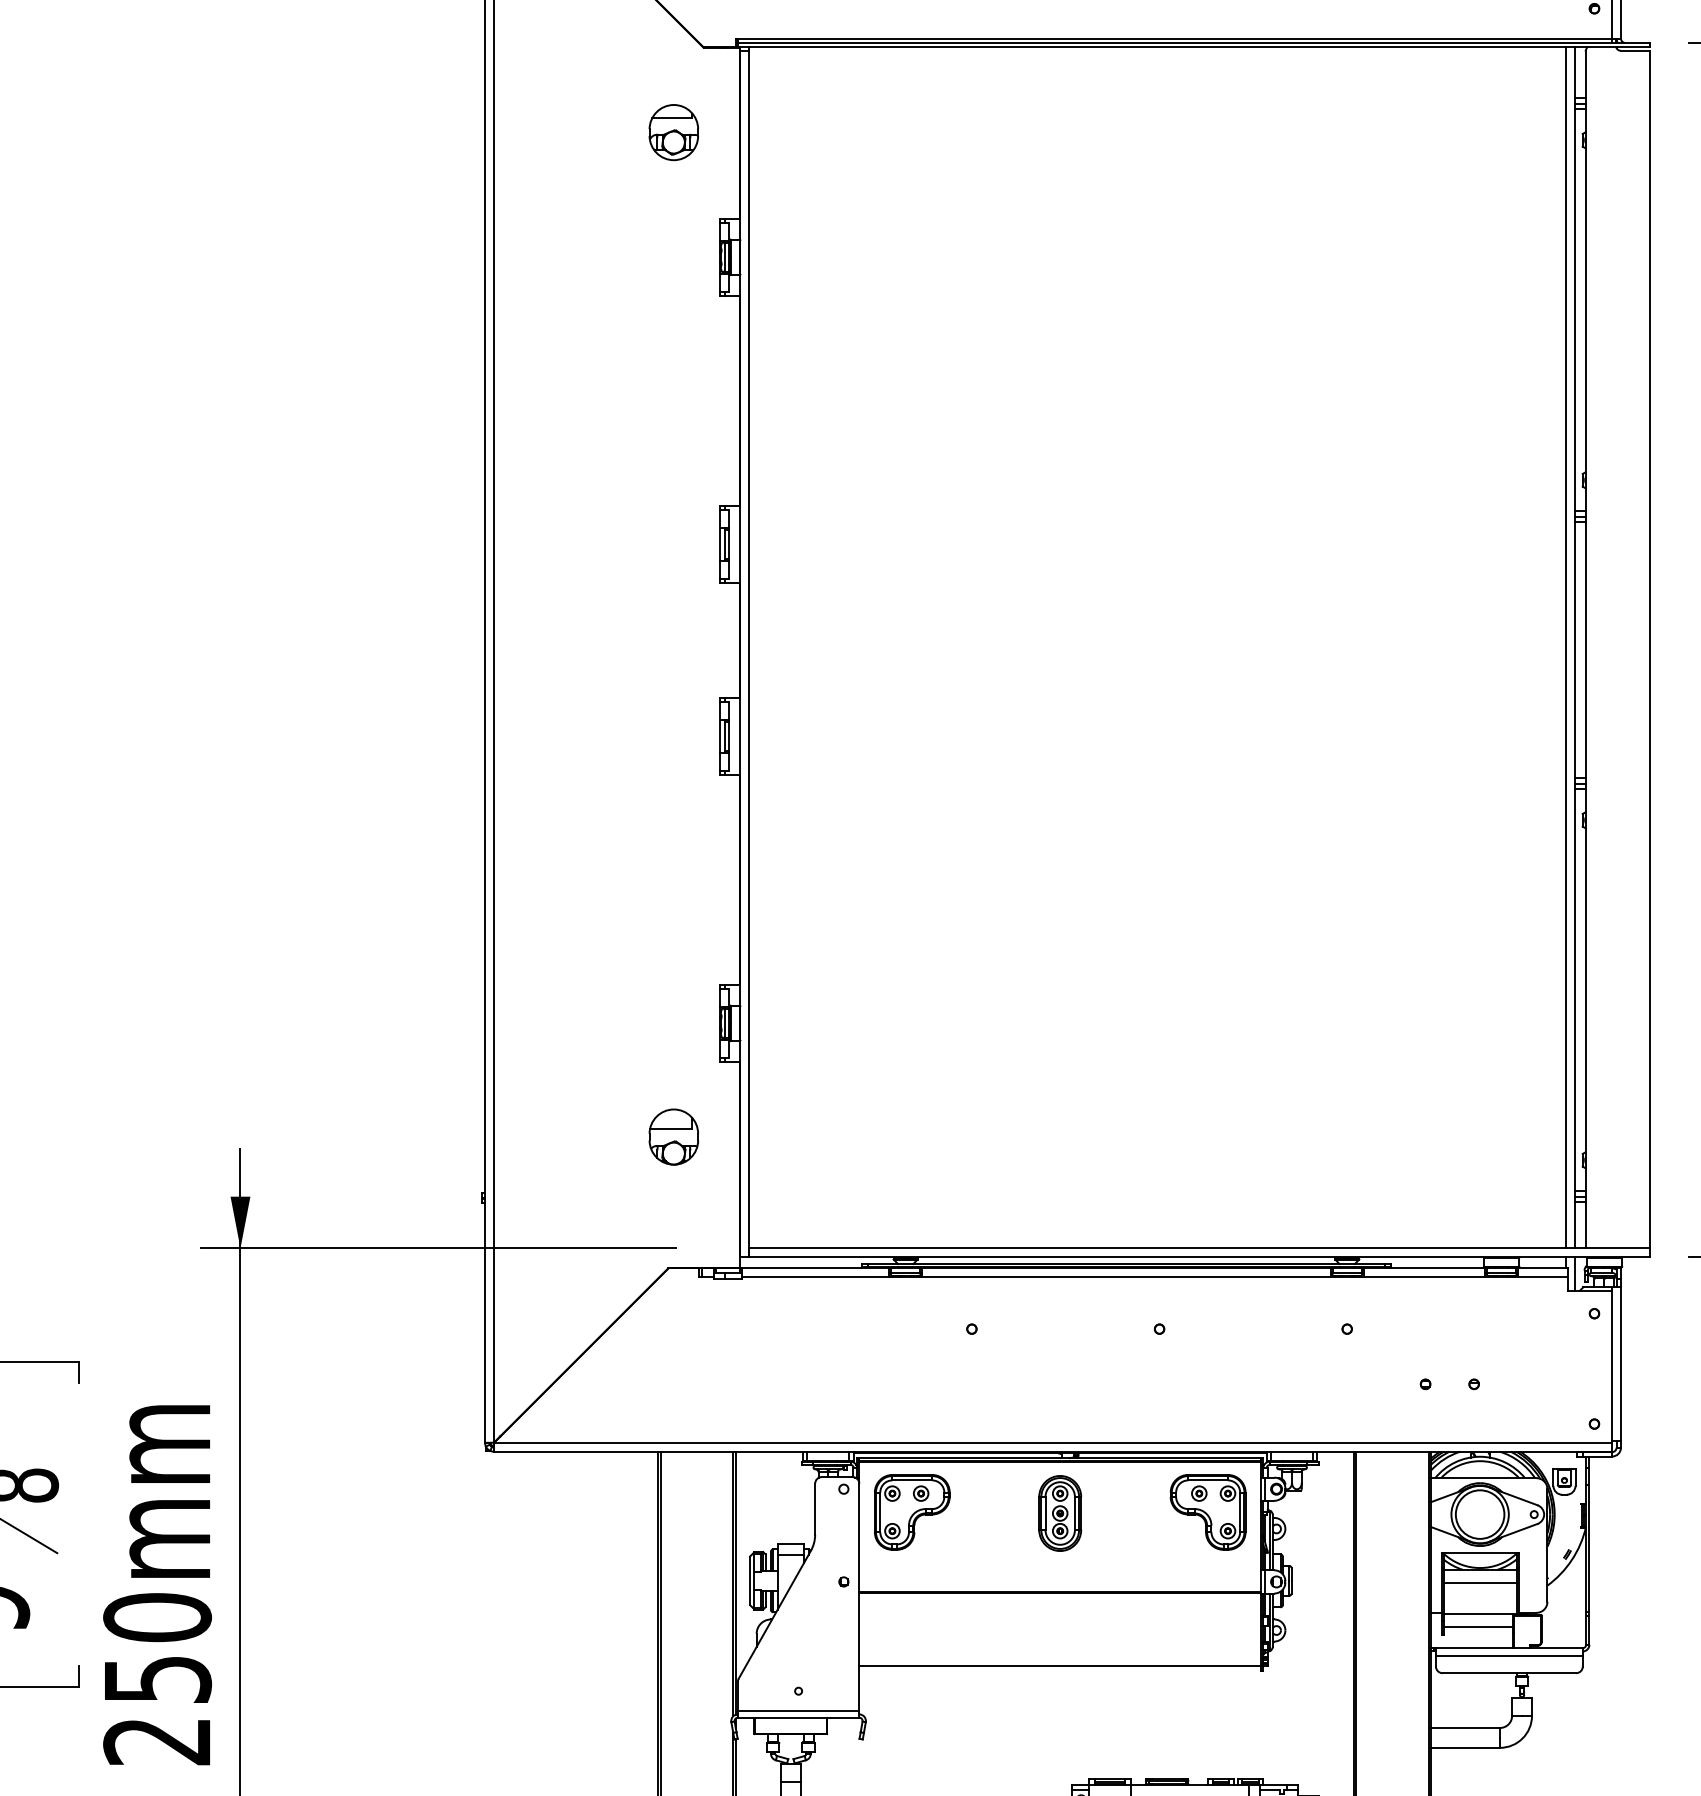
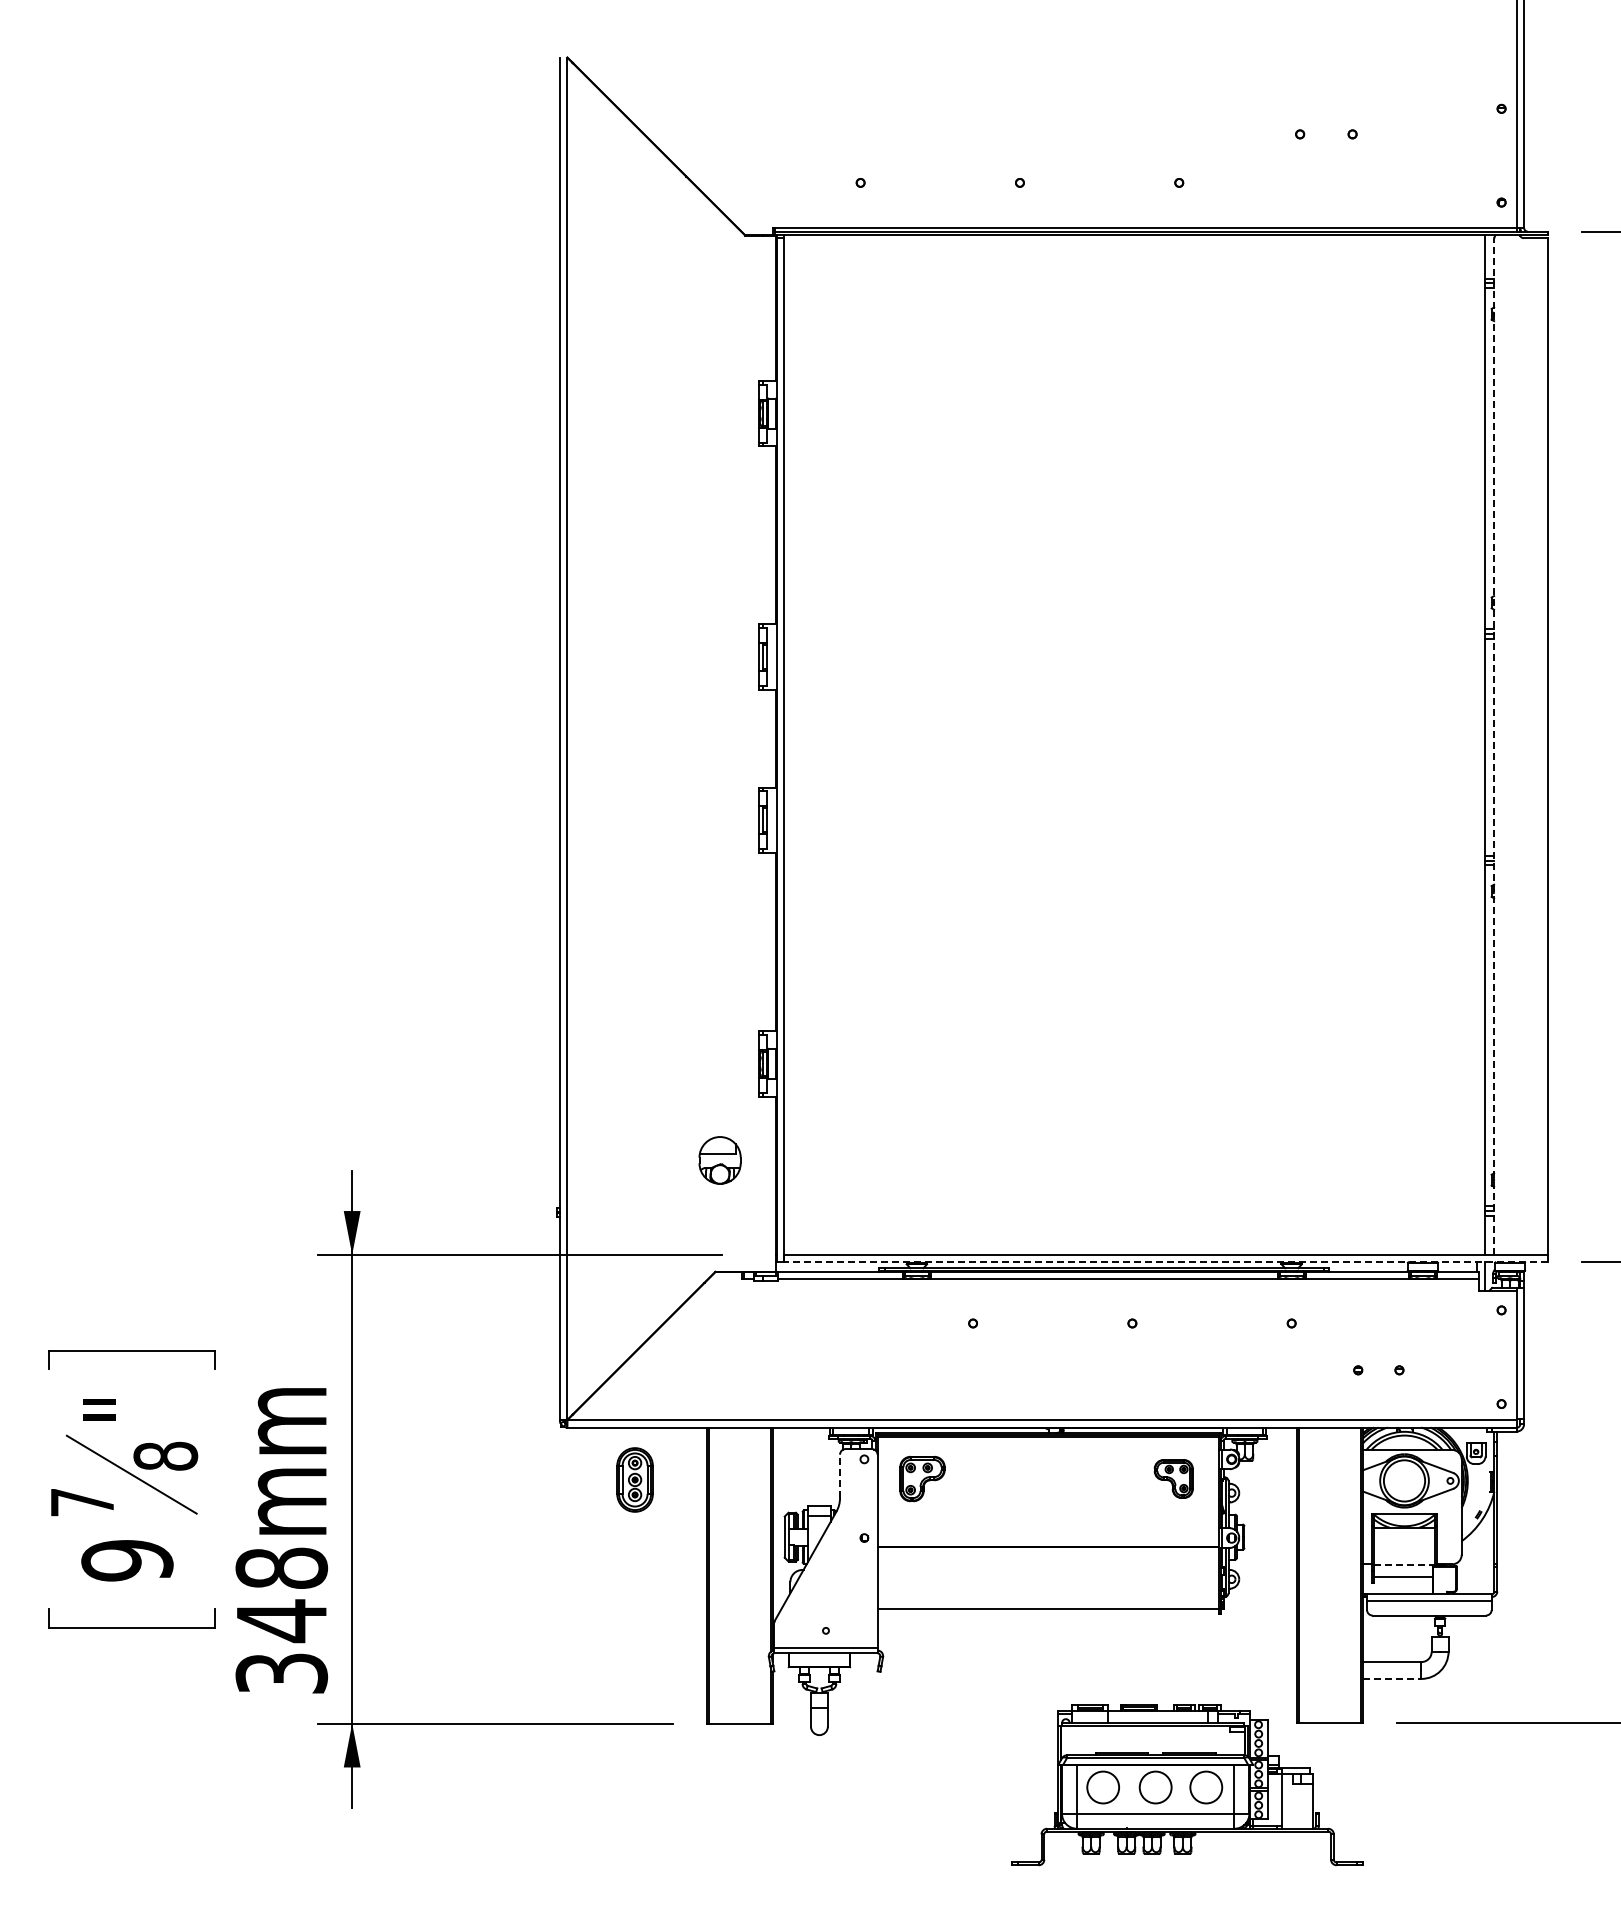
part: (673, 132) -> (719, 307), removed
line: (1566, 647) -> (1477, 744), removed
line: (1586, 649) -> (1494, 746), solid -> dashed
line: (1198, 1257) -> (1165, 1262), solid -> dashed
line: (815, 1509) -> (840, 1476), solid -> dashed
part: (912, 1511) -> (922, 1478), size x0.7
part: (1207, 1511) -> (1173, 1478), size x0.6
part: (1059, 1512) -> (634, 1479), moved
line: (1480, 1583) -> (1404, 1539), removed
line: (1480, 1614) -> (1404, 1565), solid -> dashed
text: (157, 1679) -> (281, 1620), 250mm -> 348mm
line: (1465, 1747) -> (1392, 1678), solid -> dashed

